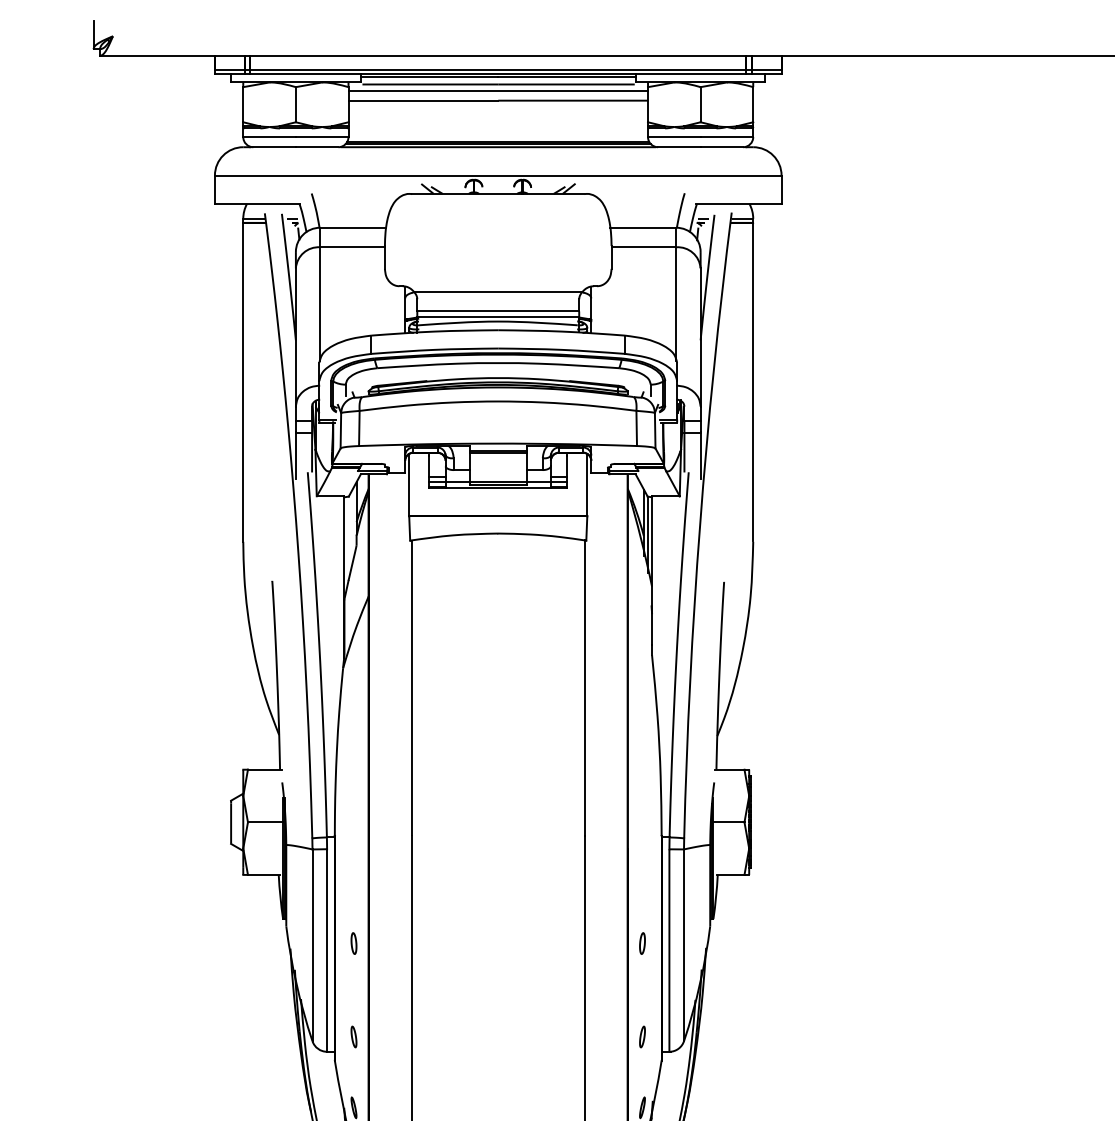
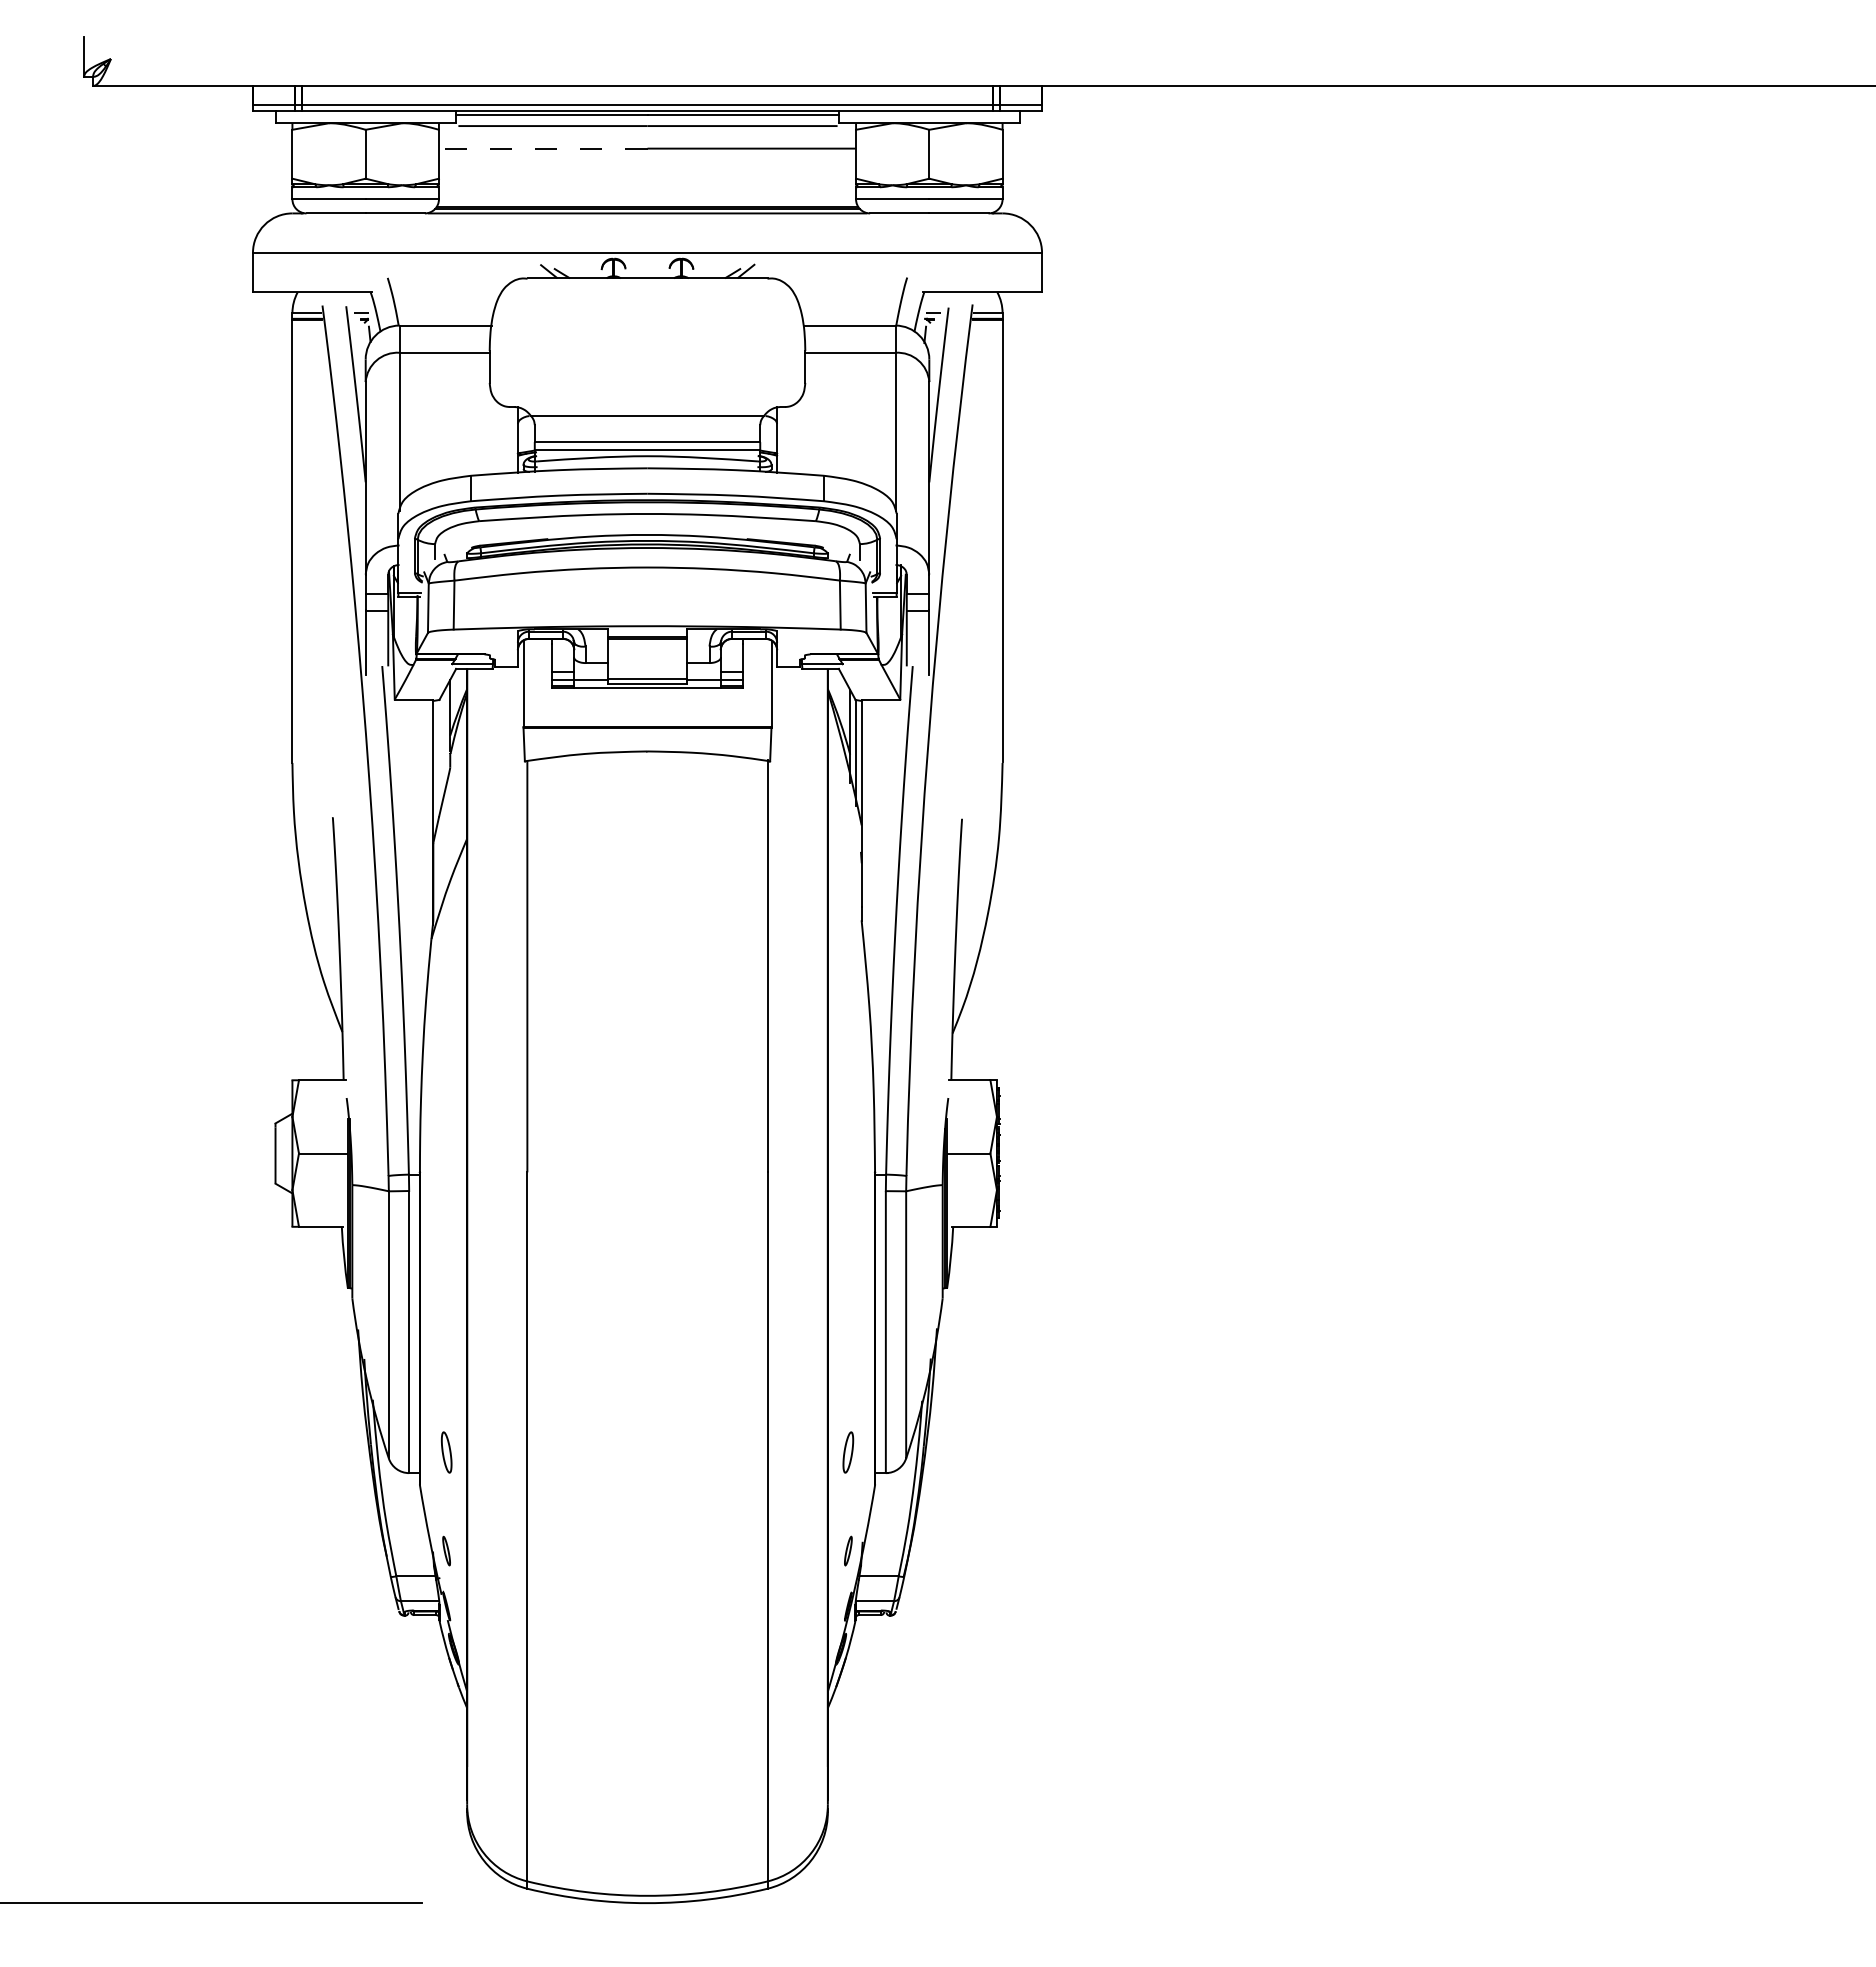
line: (498, 90) -> (647, 134), removed
line: (422, 100) -> (542, 148), solid -> dashed
part: (353, 943) -> (446, 1322), removed
part: (642, 943) -> (848, 1322), removed
part: (353, 1036) -> (446, 1452), size x1.4
part: (642, 1036) -> (848, 1452), size x1.4

